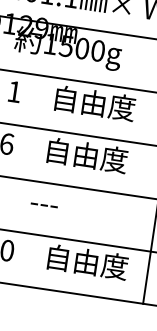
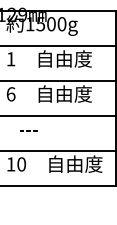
text: (44, 204) -> (28, 130), moved

